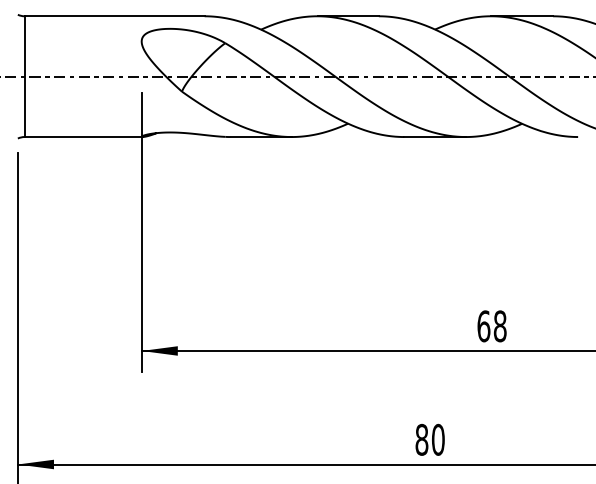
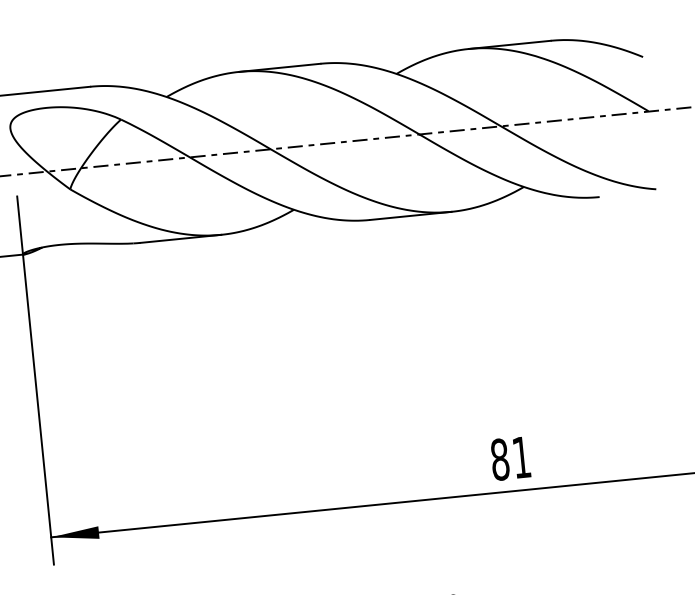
text: (491, 326) -> (510, 458), 68 -> 81

